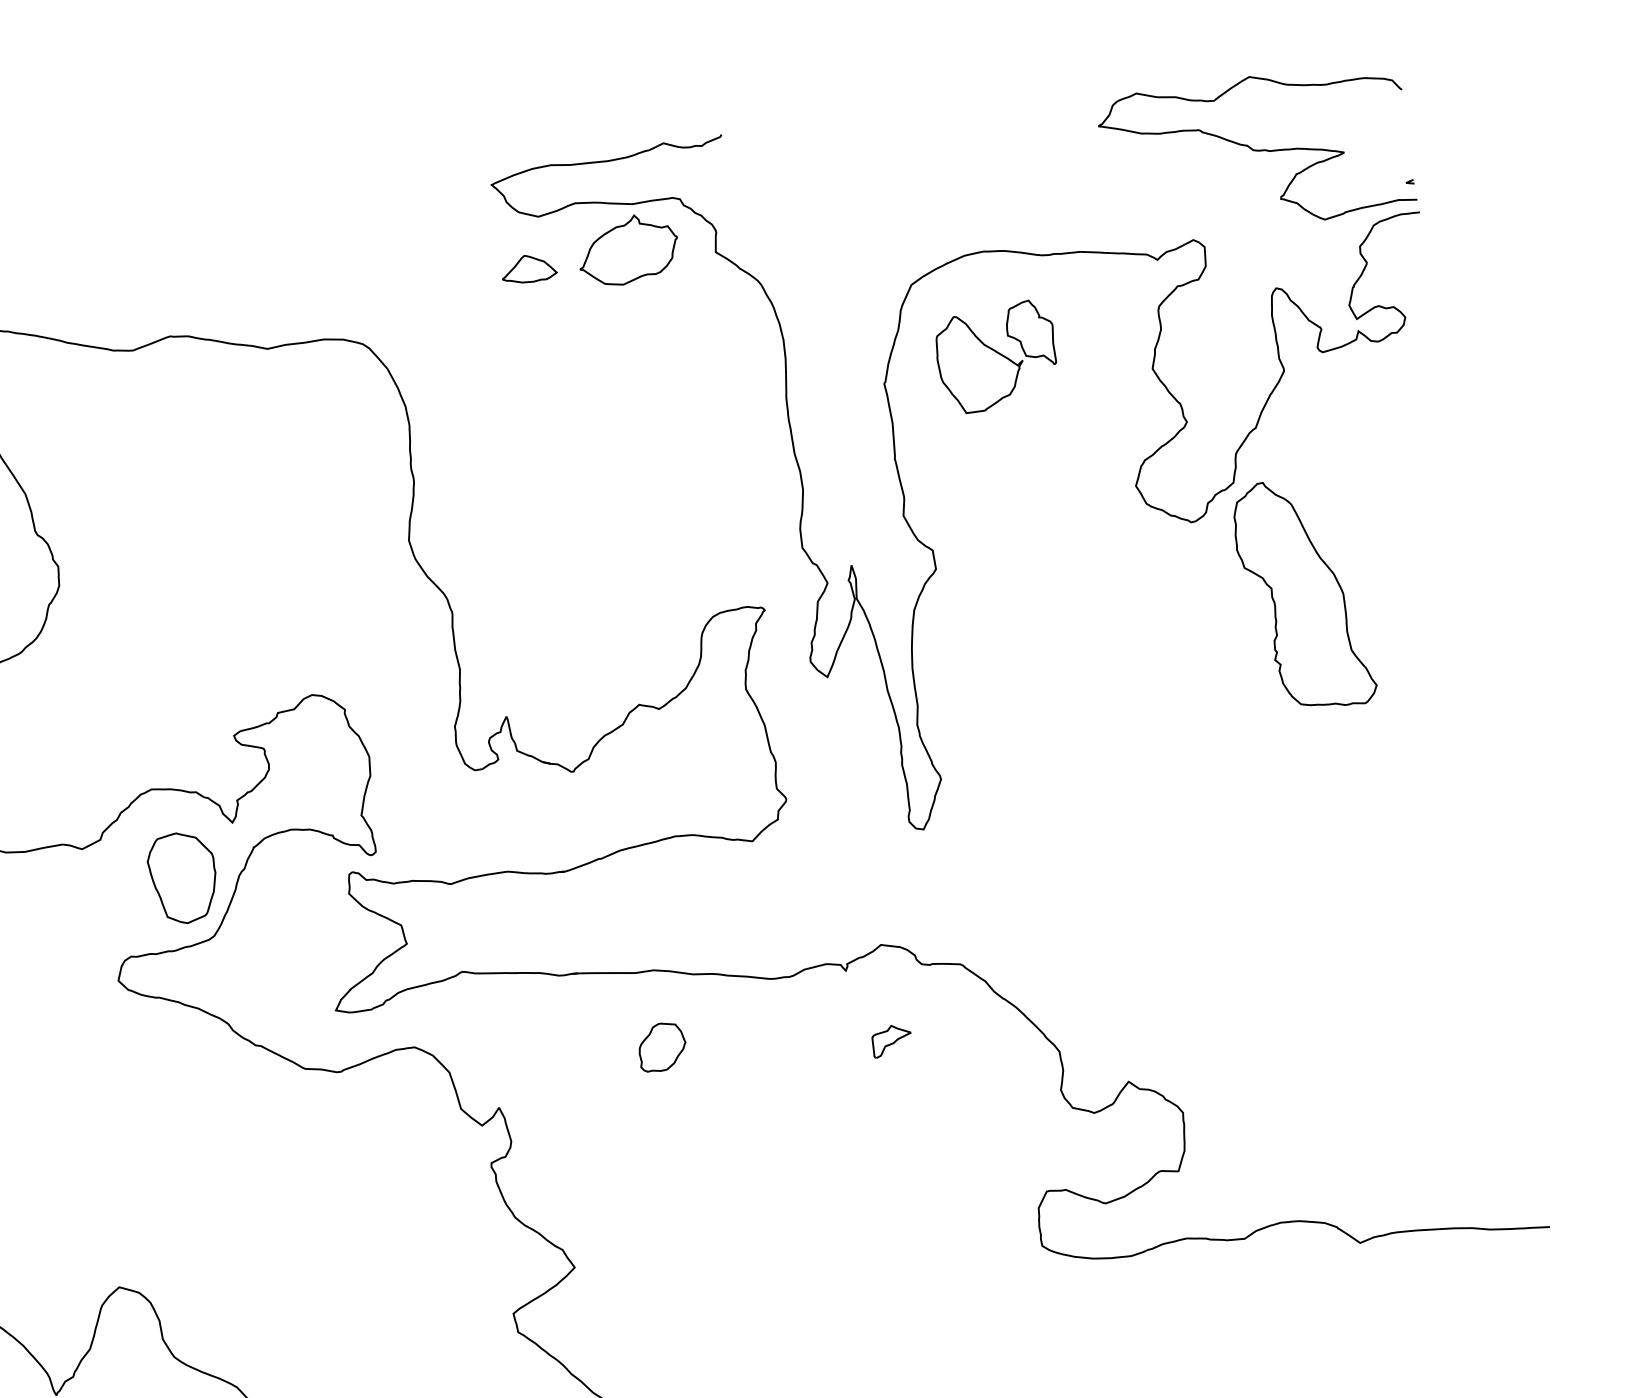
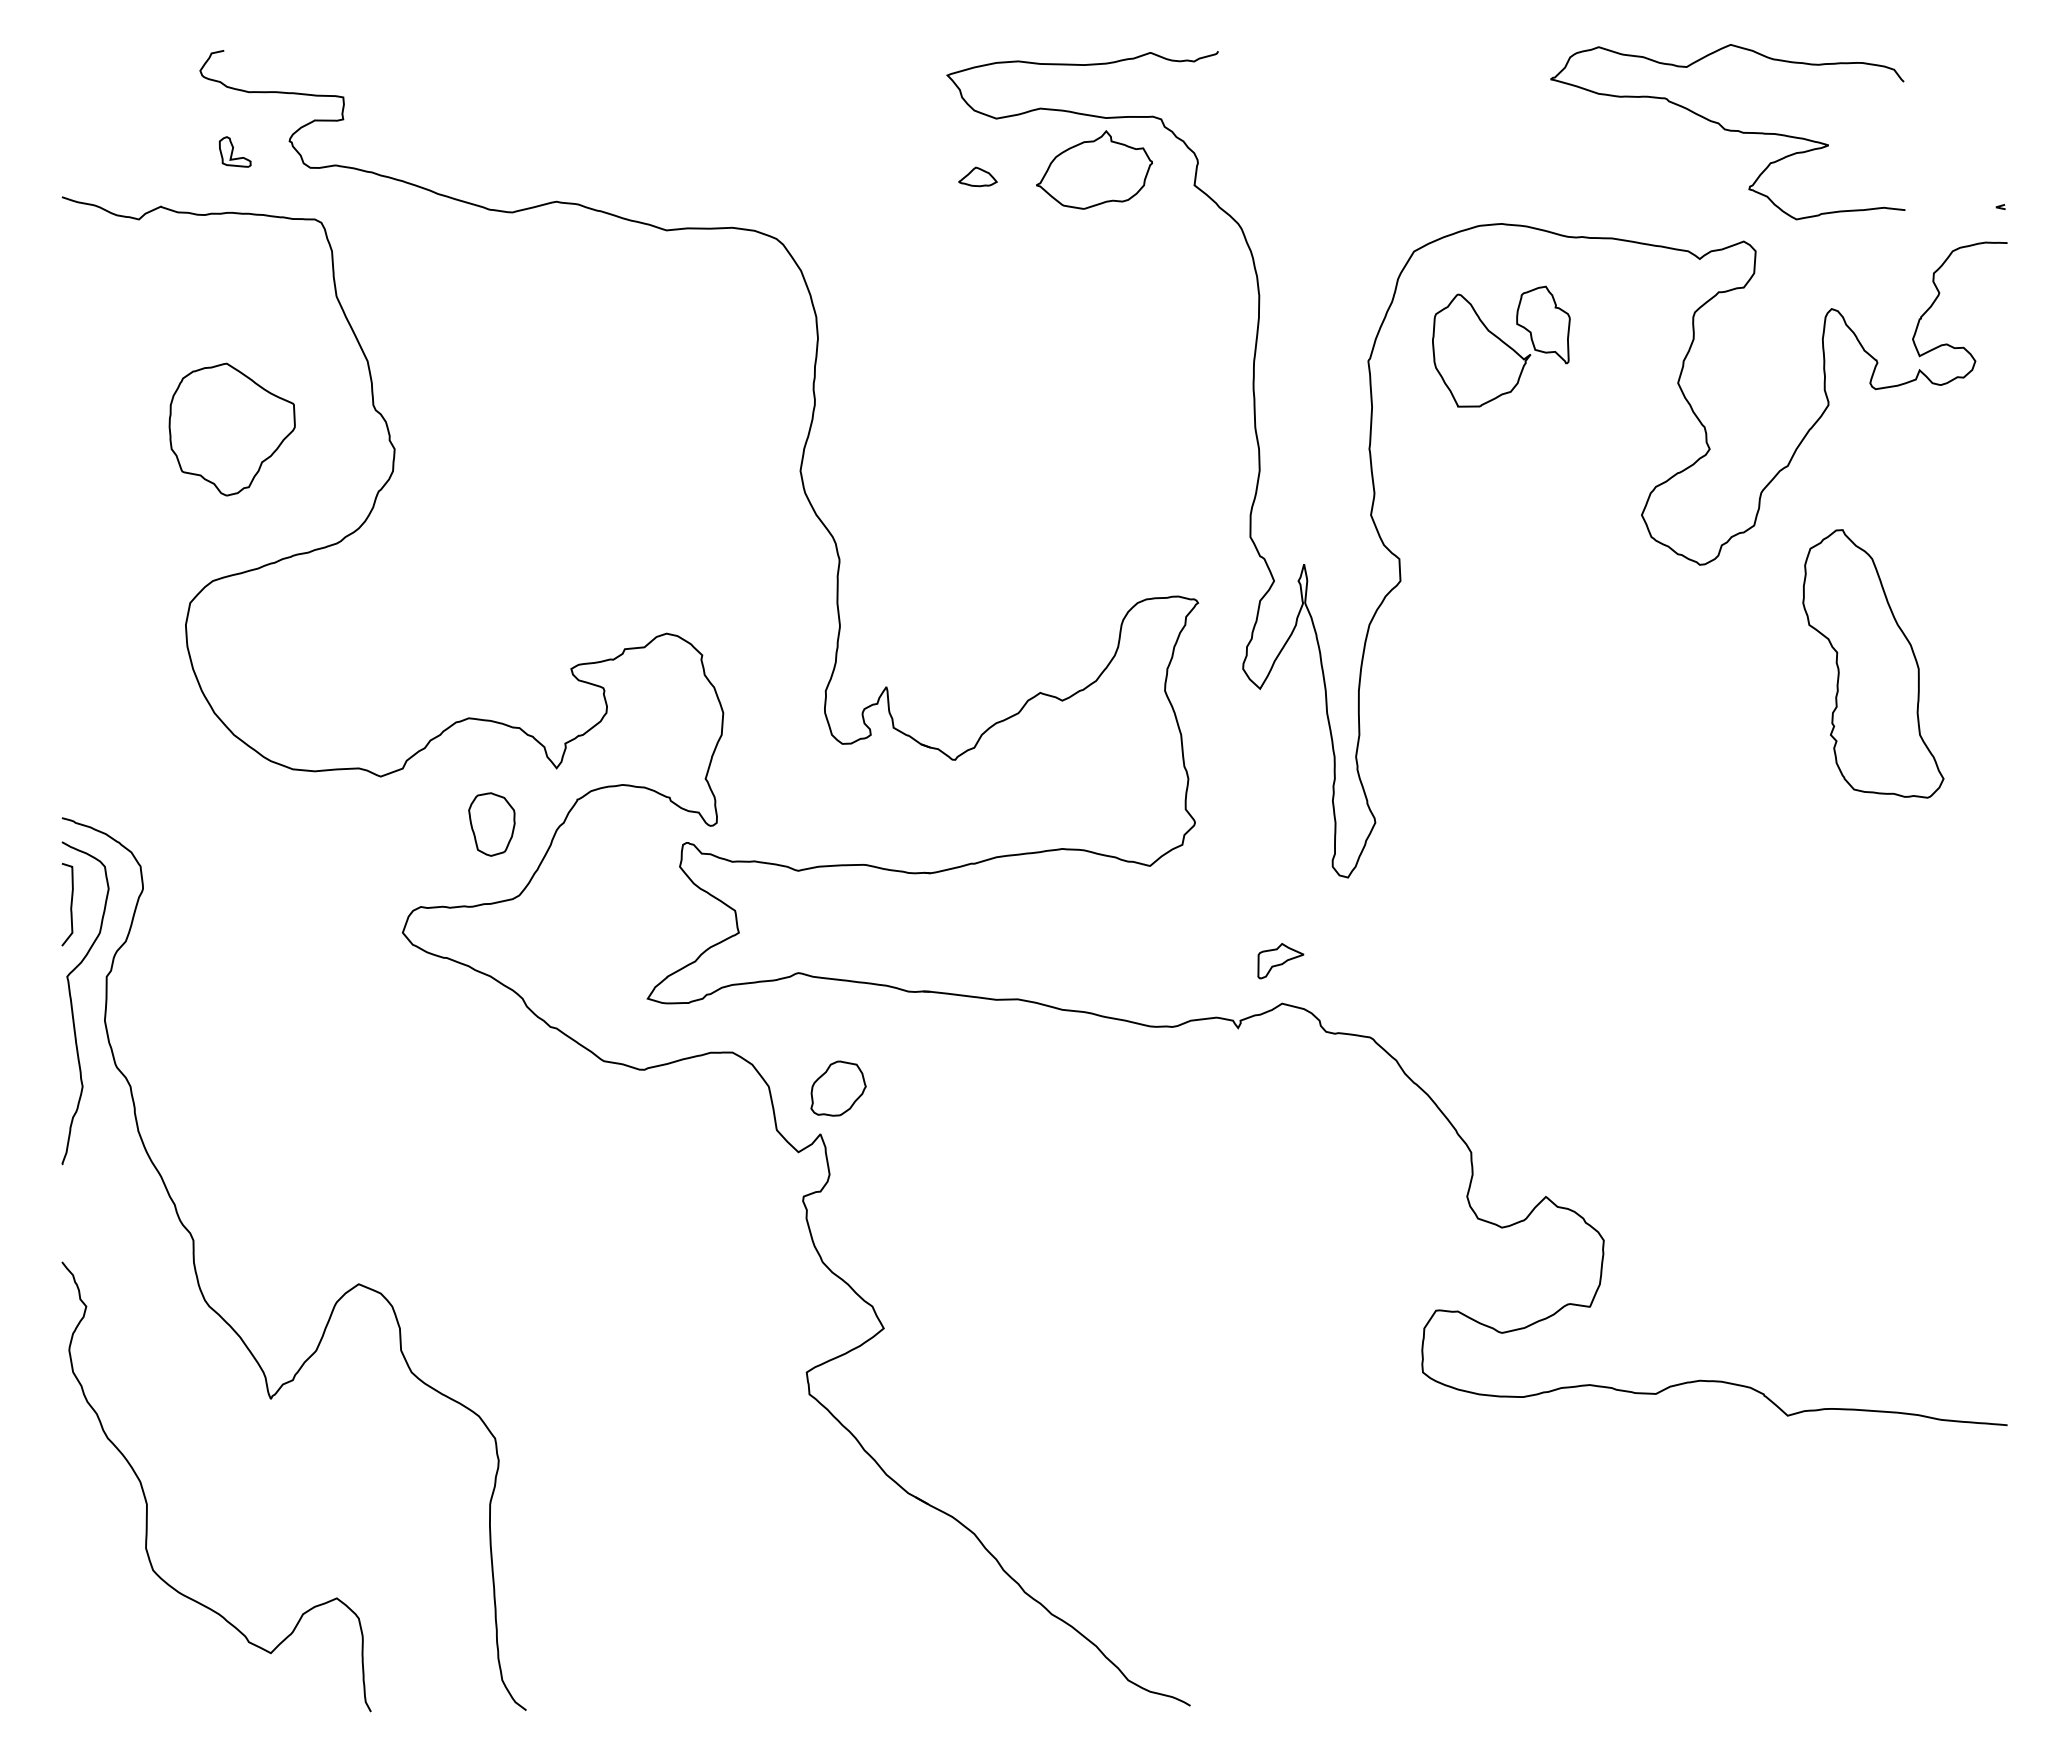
curve: (1256, 151) -> (1728, 131), moved
part: (528, 268) -> (977, 176), size x0.6
part: (1303, 594) -> (1873, 663), moved
part: (182, 878) -> (491, 824), size x0.6
part: (891, 1041) -> (1280, 961), moved
part: (662, 1046) -> (838, 1088), moved

